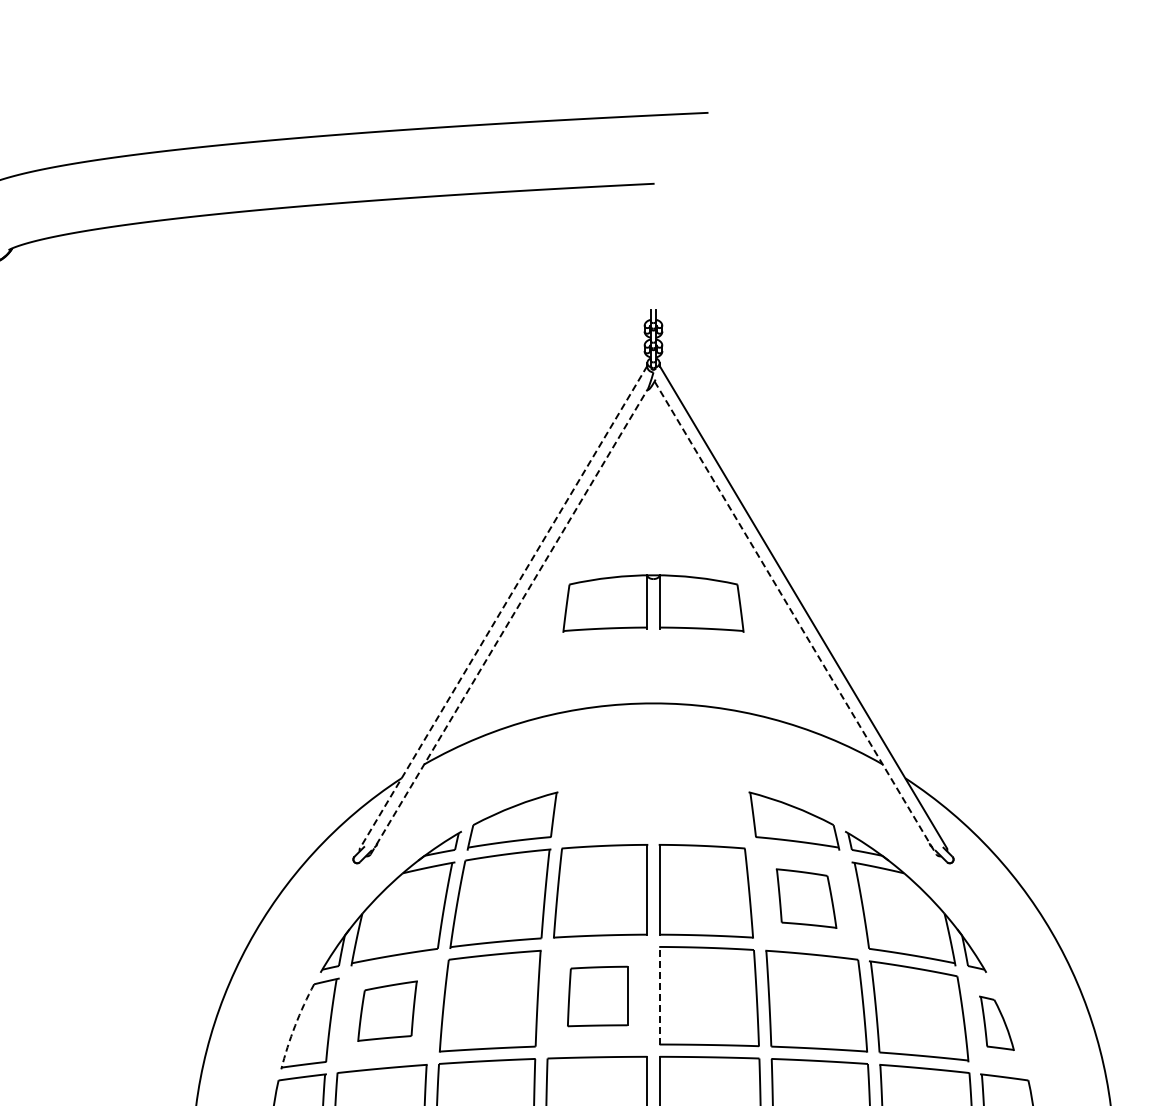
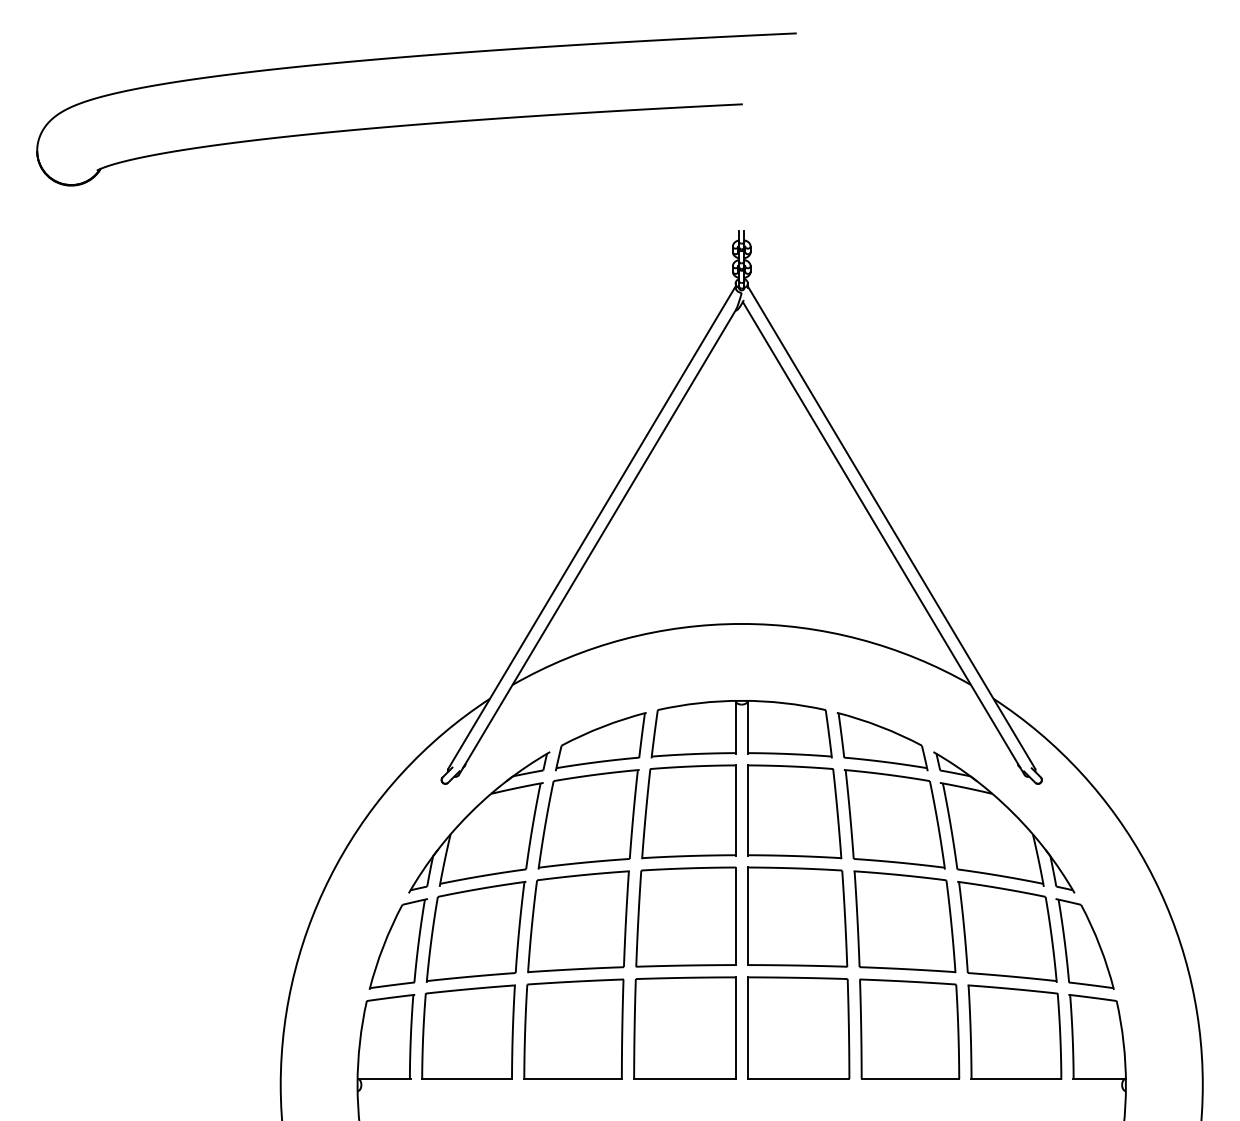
part: (653, 603) -> (741, 729), moved
line: (503, 606) -> (591, 527), dashed -> solid
line: (796, 617) -> (884, 538), dashed -> solid
line: (509, 621) -> (597, 542), dashed -> solid
part: (806, 898) -> (894, 819), size x1.67
part: (597, 995) -> (685, 916), size x1.67
line: (659, 995) -> (747, 916), dashed -> solid
part: (387, 1010) -> (475, 931), size x1.67
part: (996, 1022) -> (1084, 943), size x1.67
arc: (295, 1025) -> (383, 946), dashed -> solid

